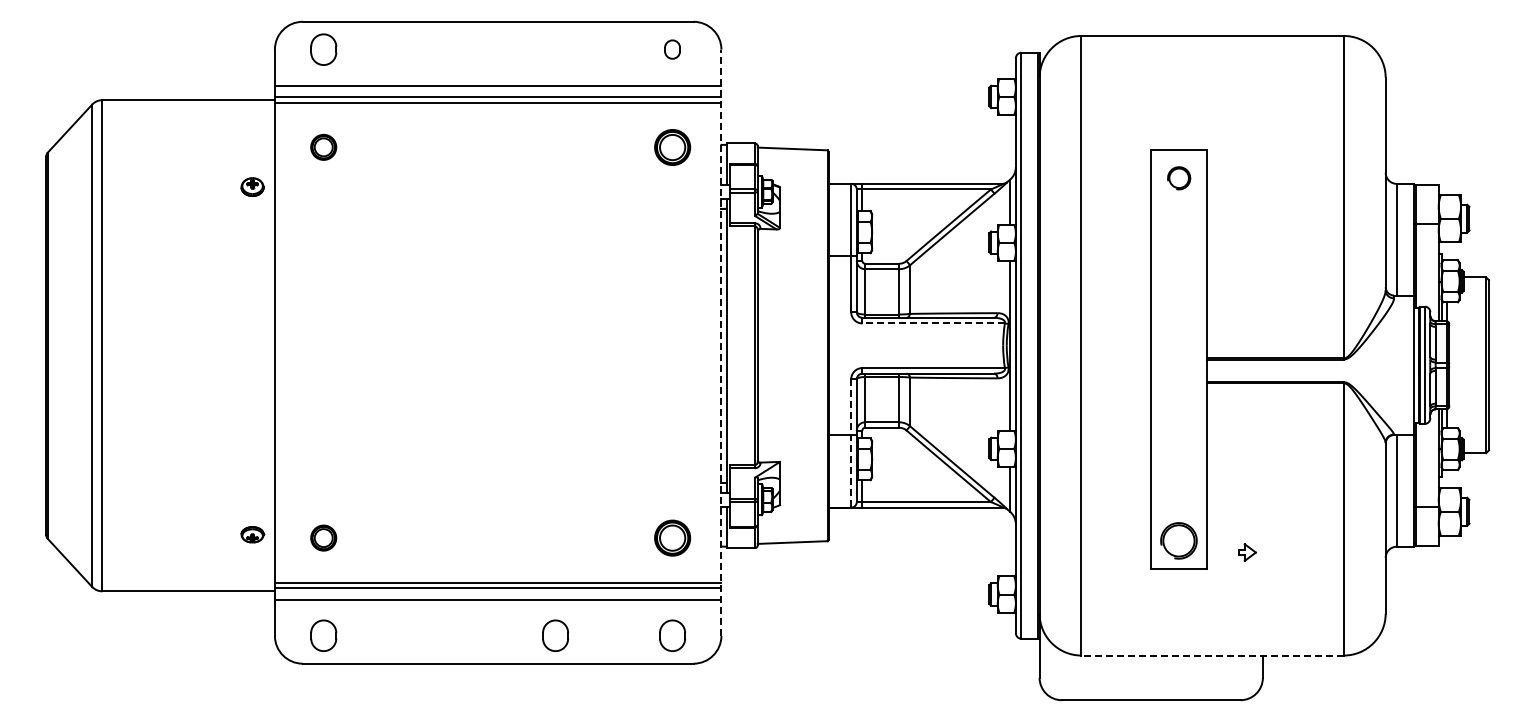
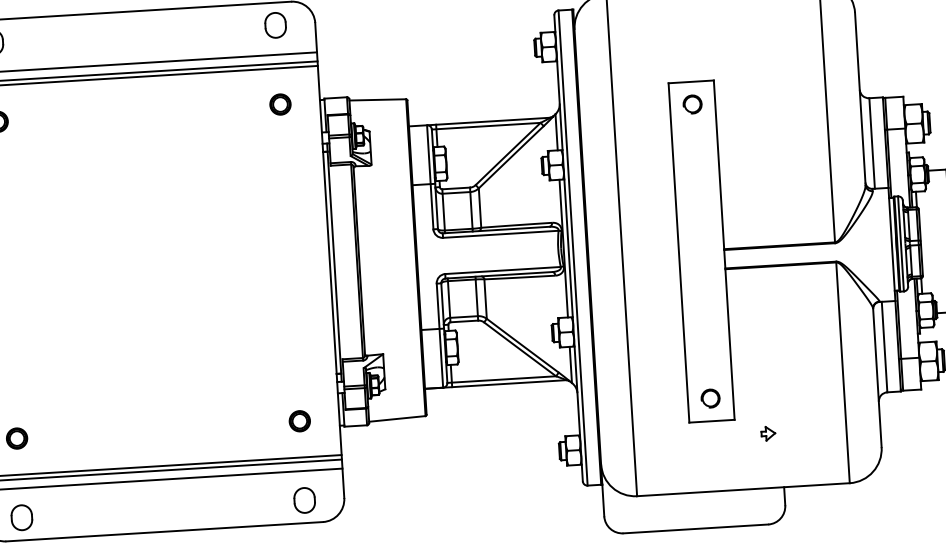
part: (672, 49) -> (275, 25), size x1.67
part: (672, 146) -> (280, 103), size x0.71
line: (933, 323) -> (500, 234), dashed -> solid
line: (721, 342) -> (329, 260), dashed -> solid
line: (851, 443) -> (440, 335), dashed -> solid
part: (672, 537) -> (299, 420), size x0.71
part: (1179, 541) -> (710, 398), size x0.62
part: (1247, 552) -> (768, 433), moved
part: (555, 635) -> (209, 506), removed
line: (1212, 655) -> (743, 489), dashed -> solid

